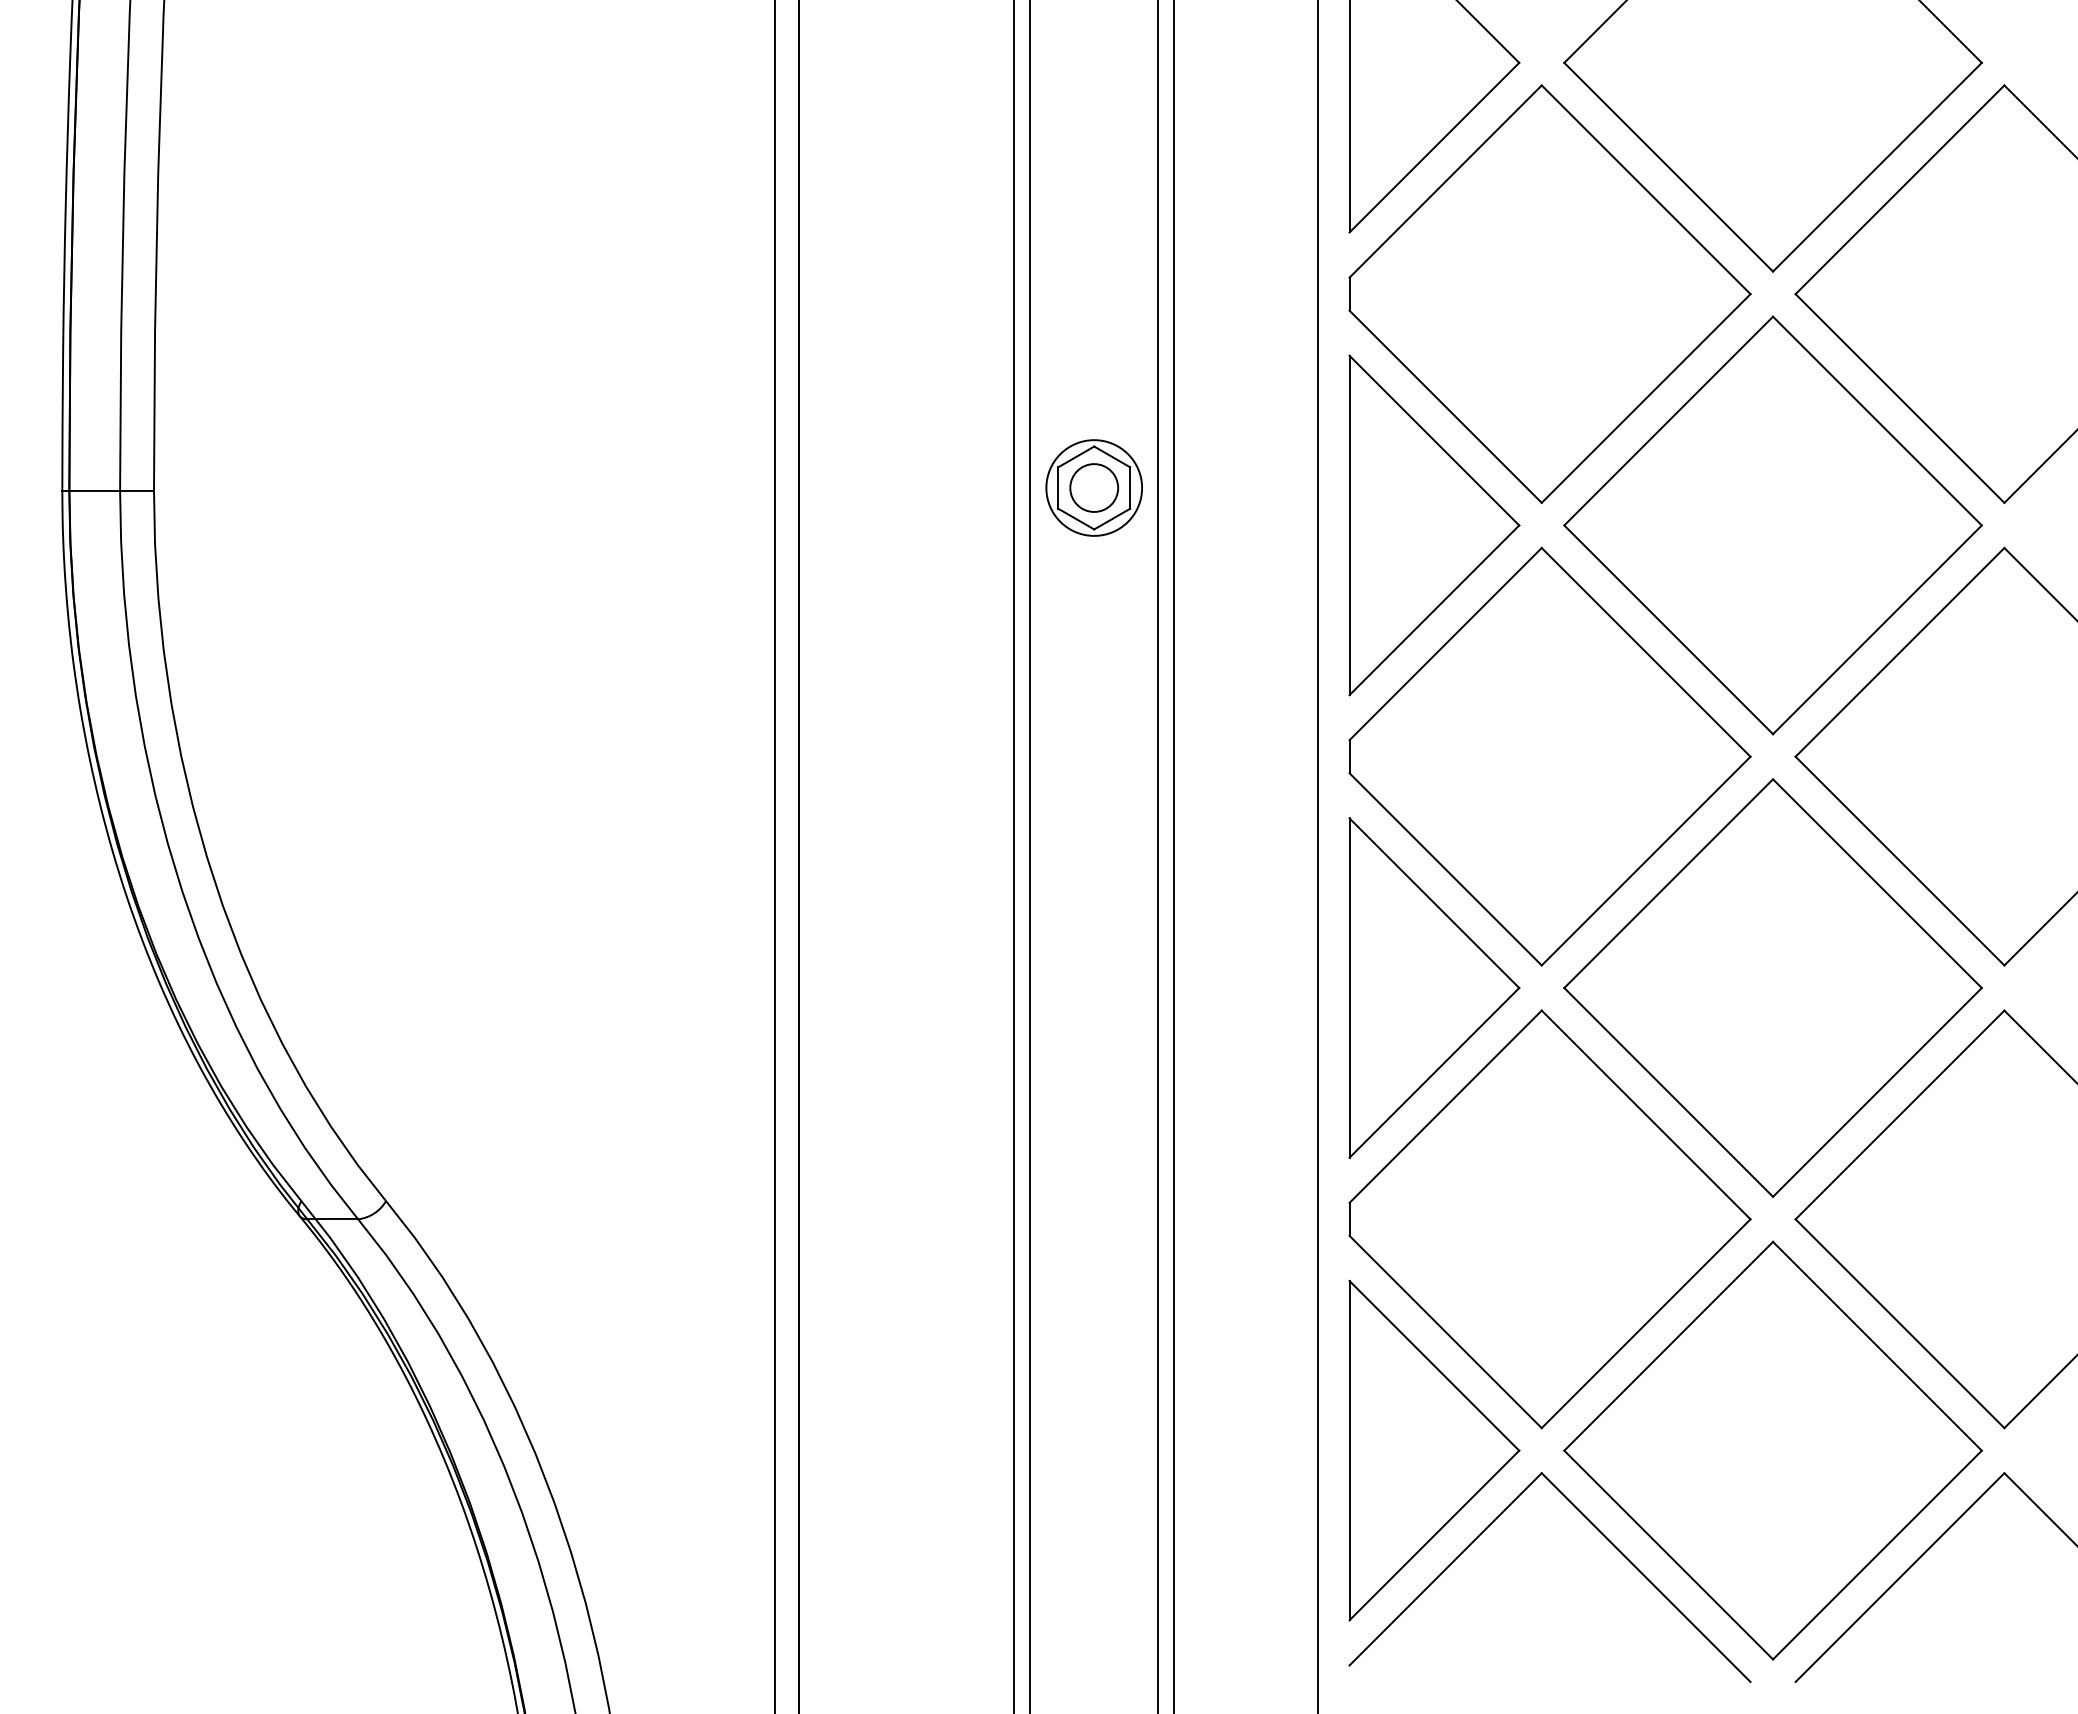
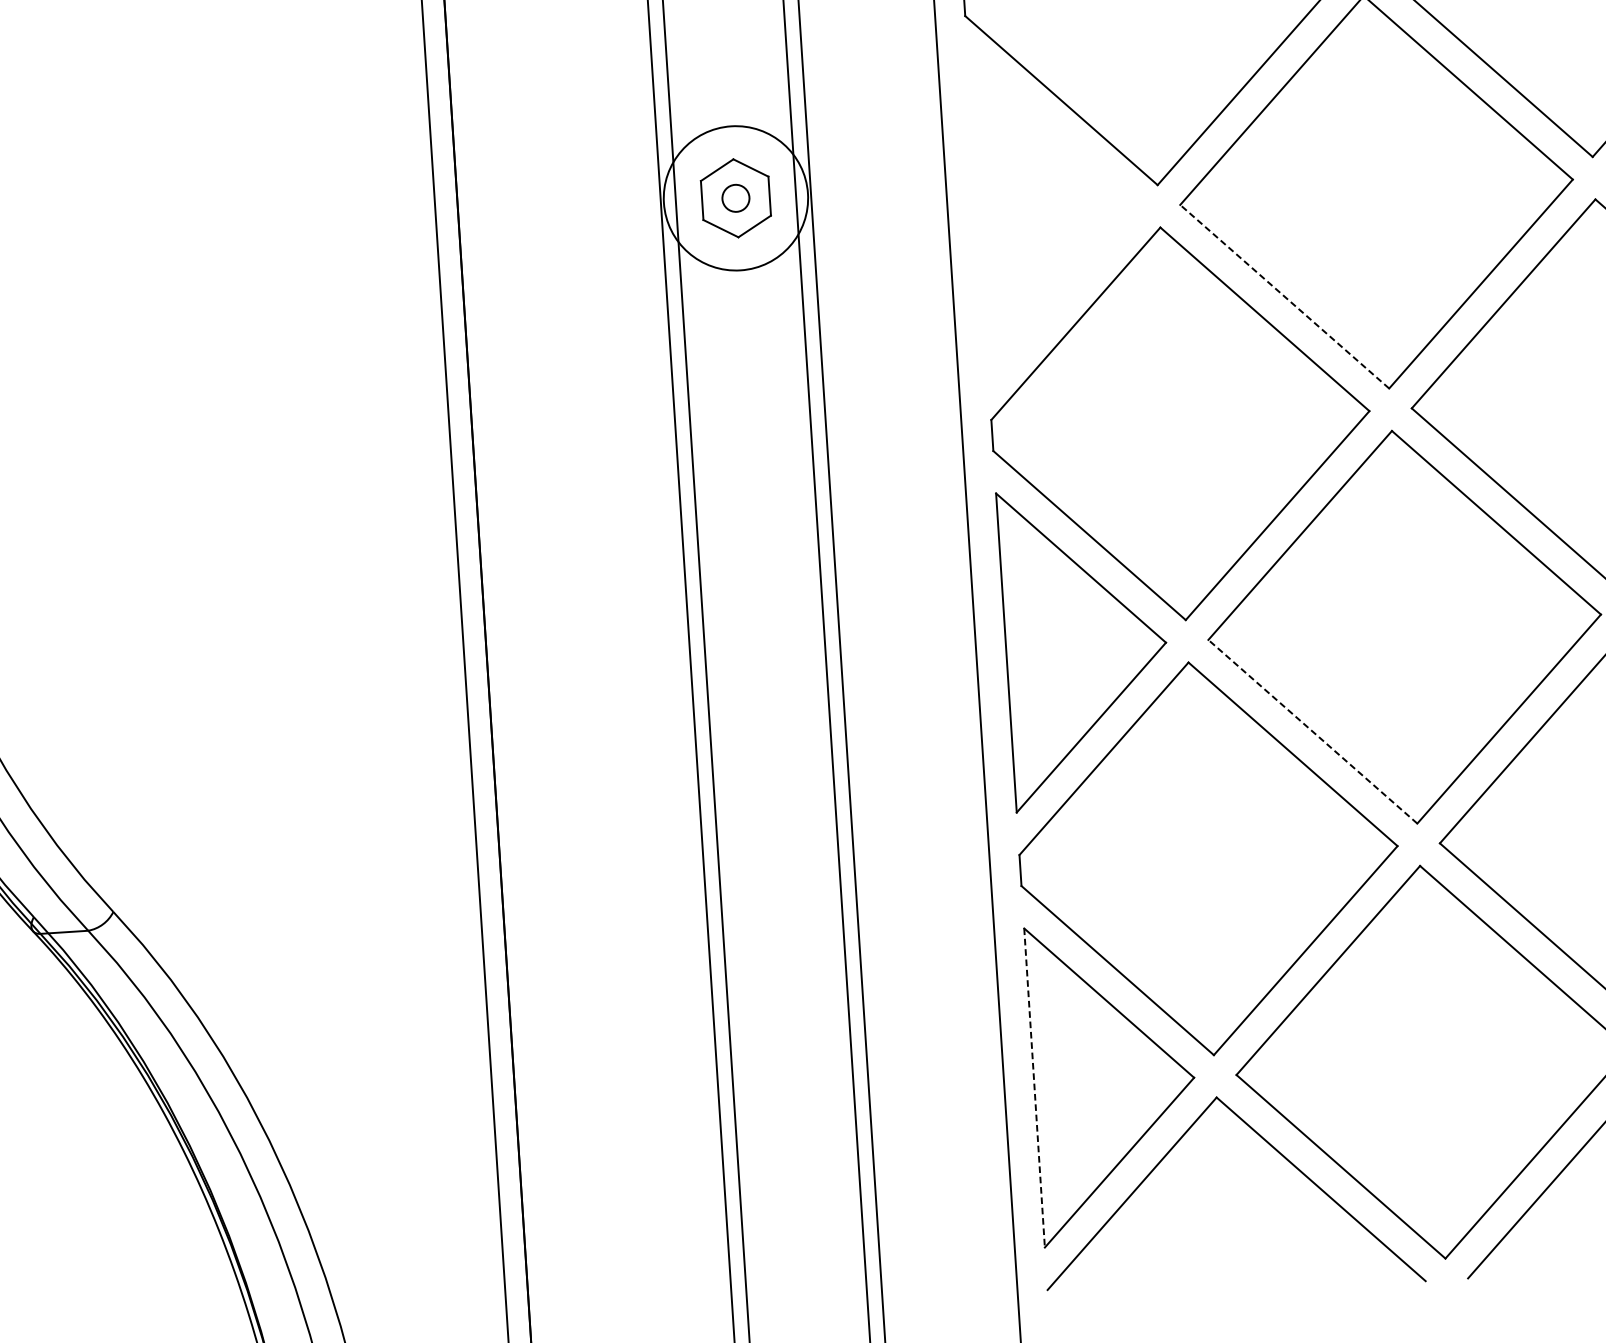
circle: (1094, 487) -> (736, 197), size x0.6
circle: (1094, 487) -> (736, 197), size x1.6
part: (1434, 525) -> (1058, 212), removed
line: (1668, 629) -> (1284, 296), solid -> dashed
line: (1668, 1092) -> (1312, 731), solid -> dashed
line: (1349, 1450) -> (1034, 1087), solid -> dashed

